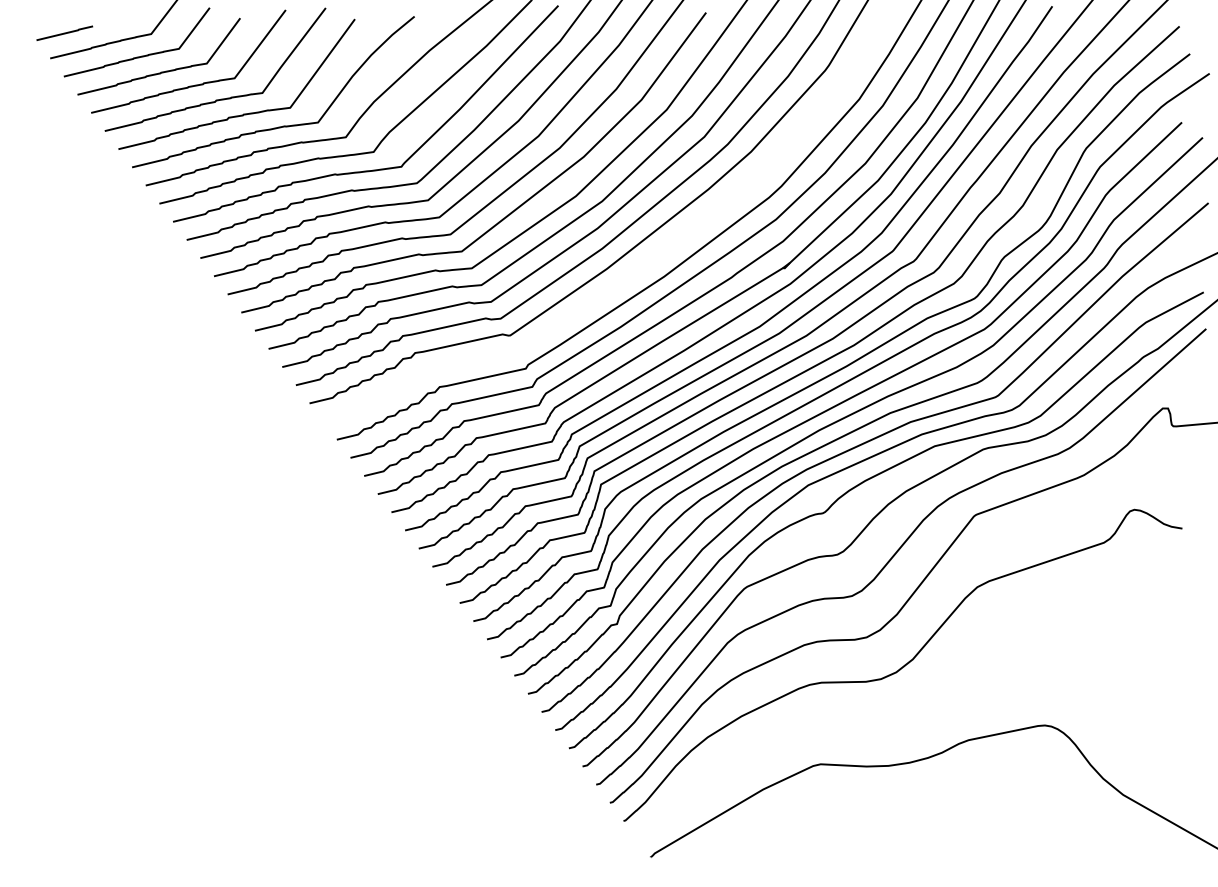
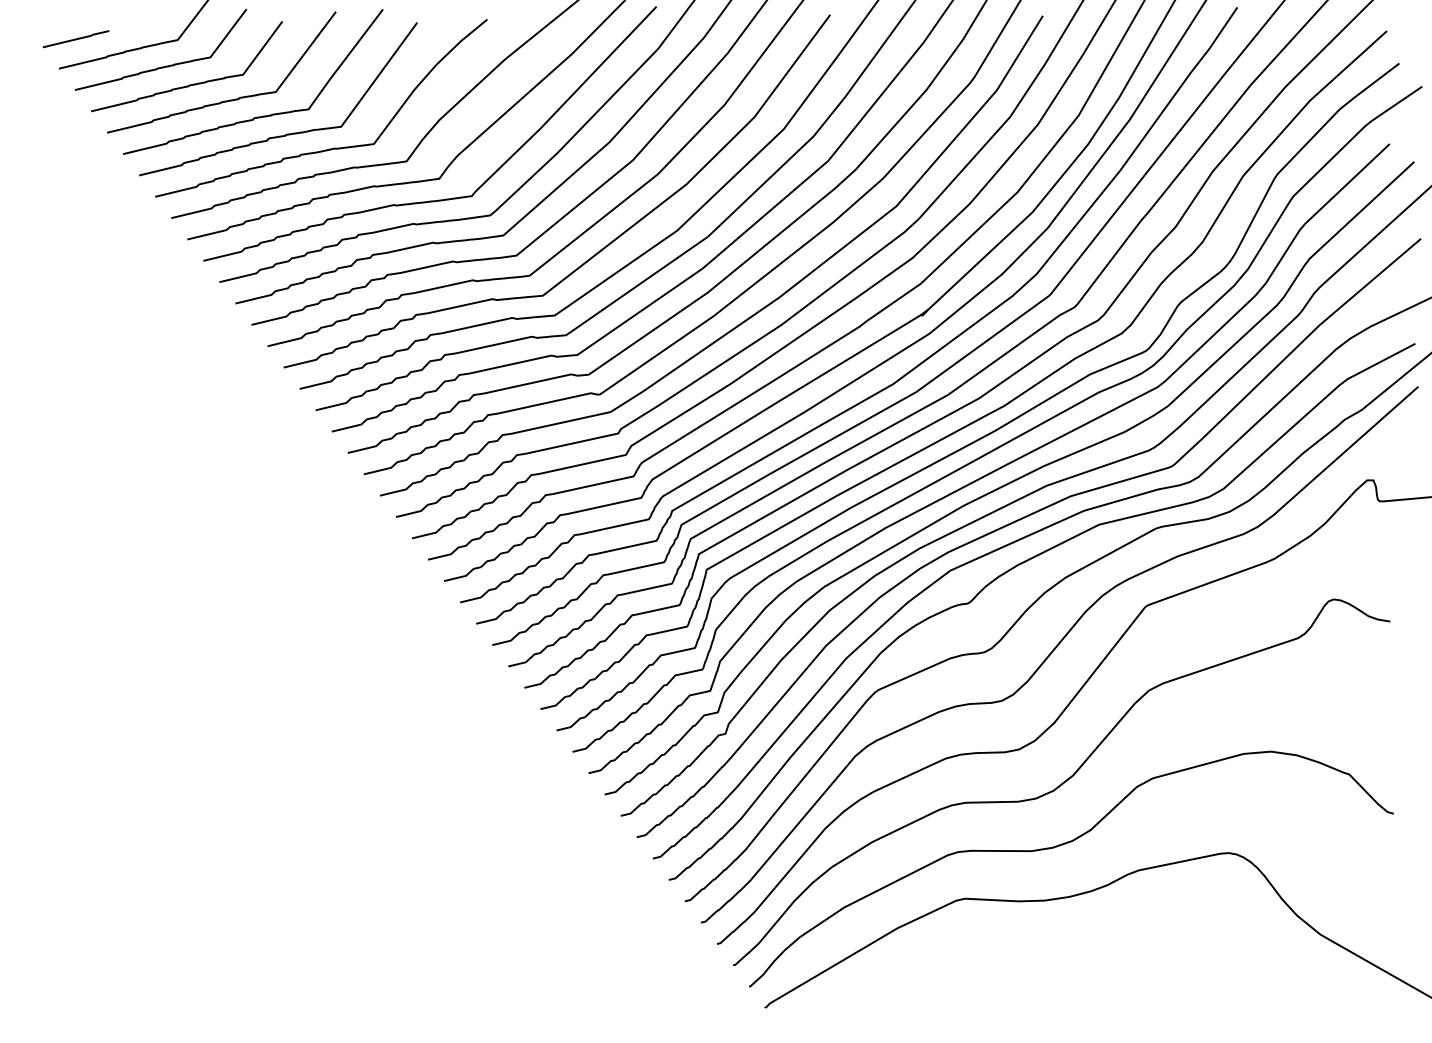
curve: (642, 265) -> (755, 312), added
curve: (906, 718) -> (1065, 844), added

